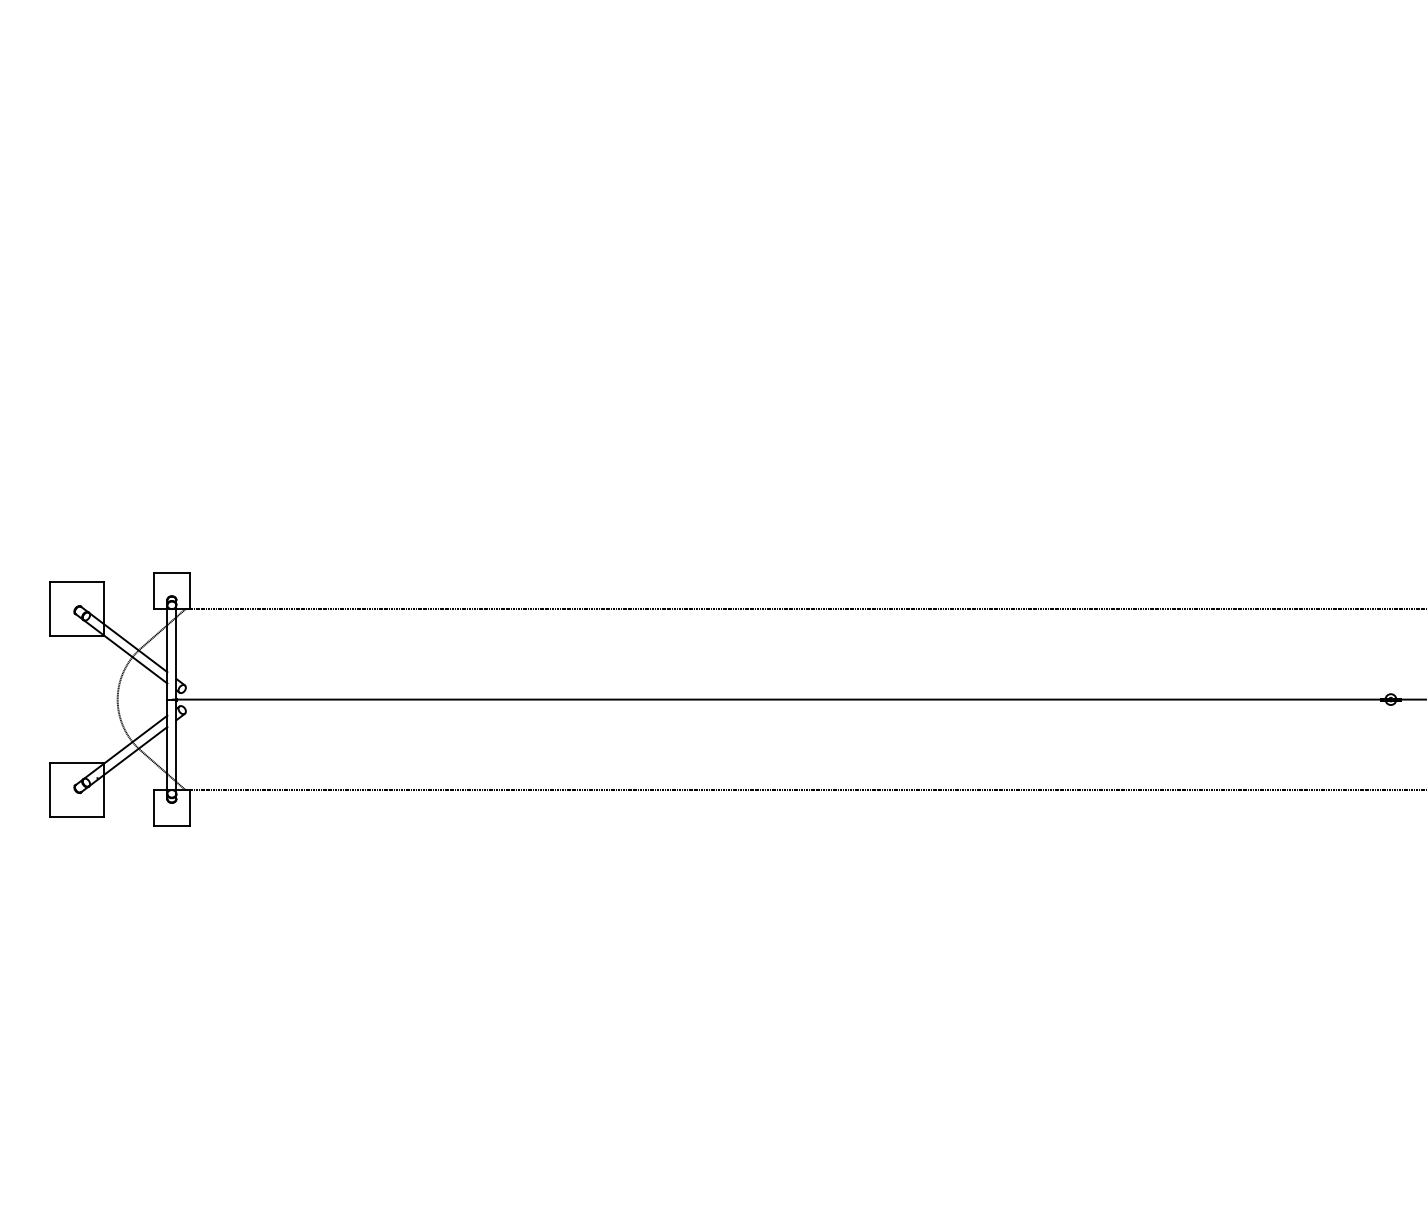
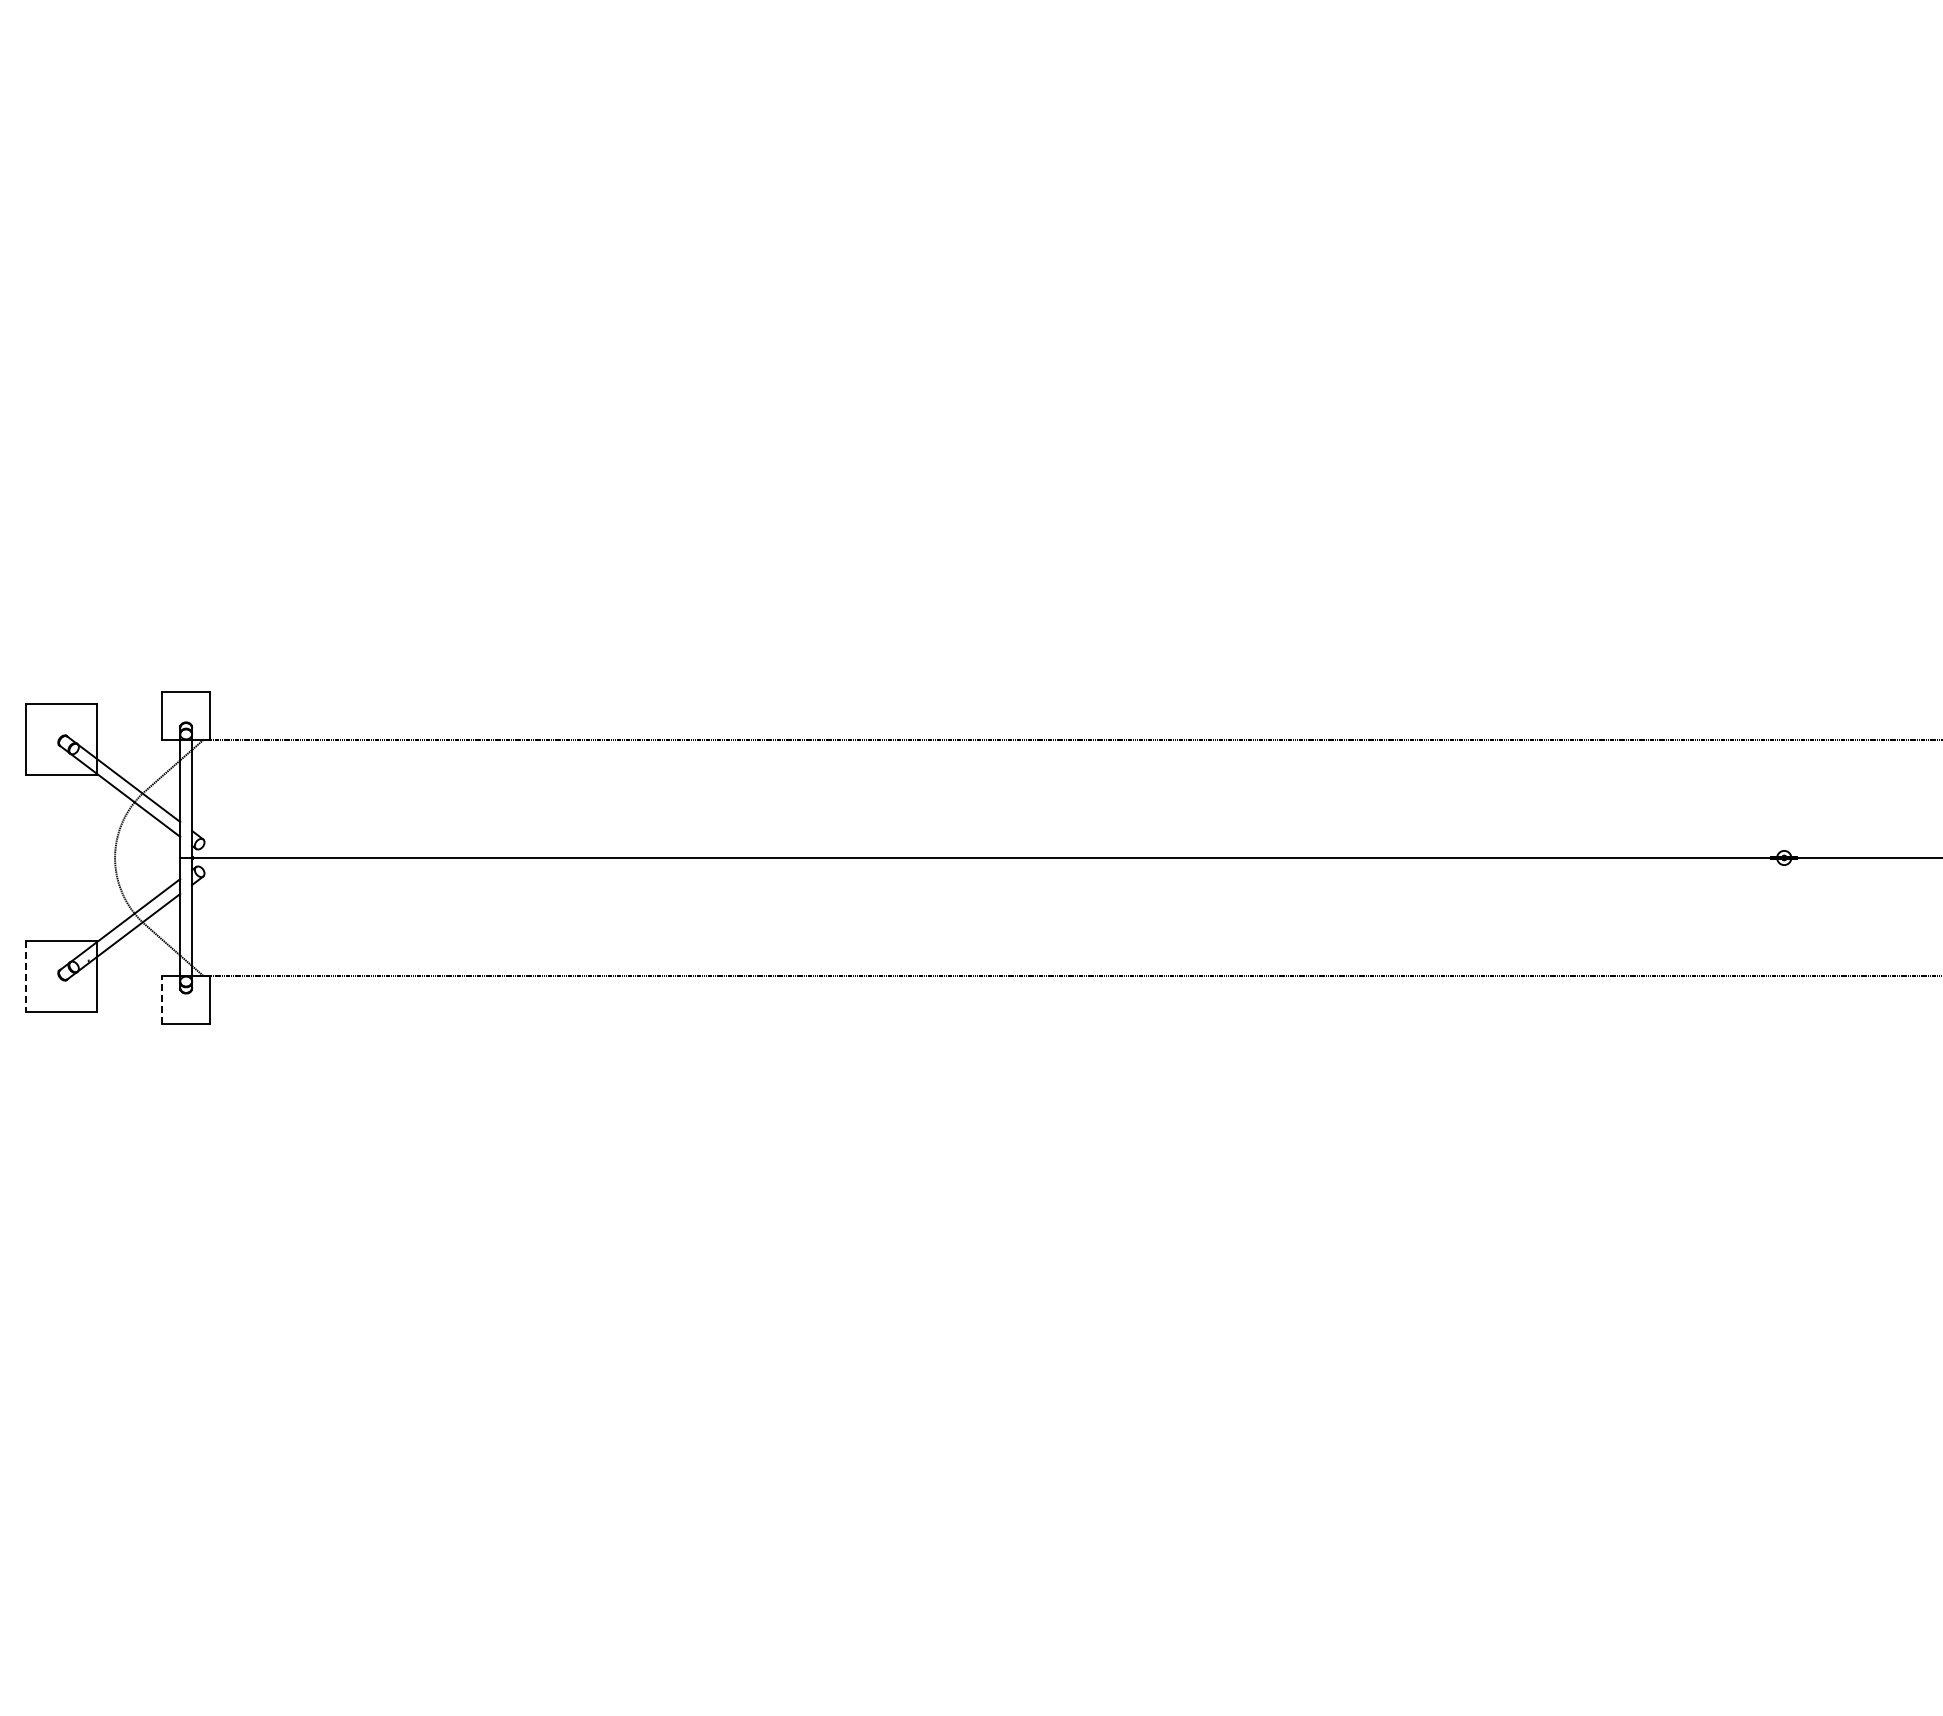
line: (50, 789) -> (26, 976), solid -> dashed
line: (153, 808) -> (162, 1000), solid -> dashed

